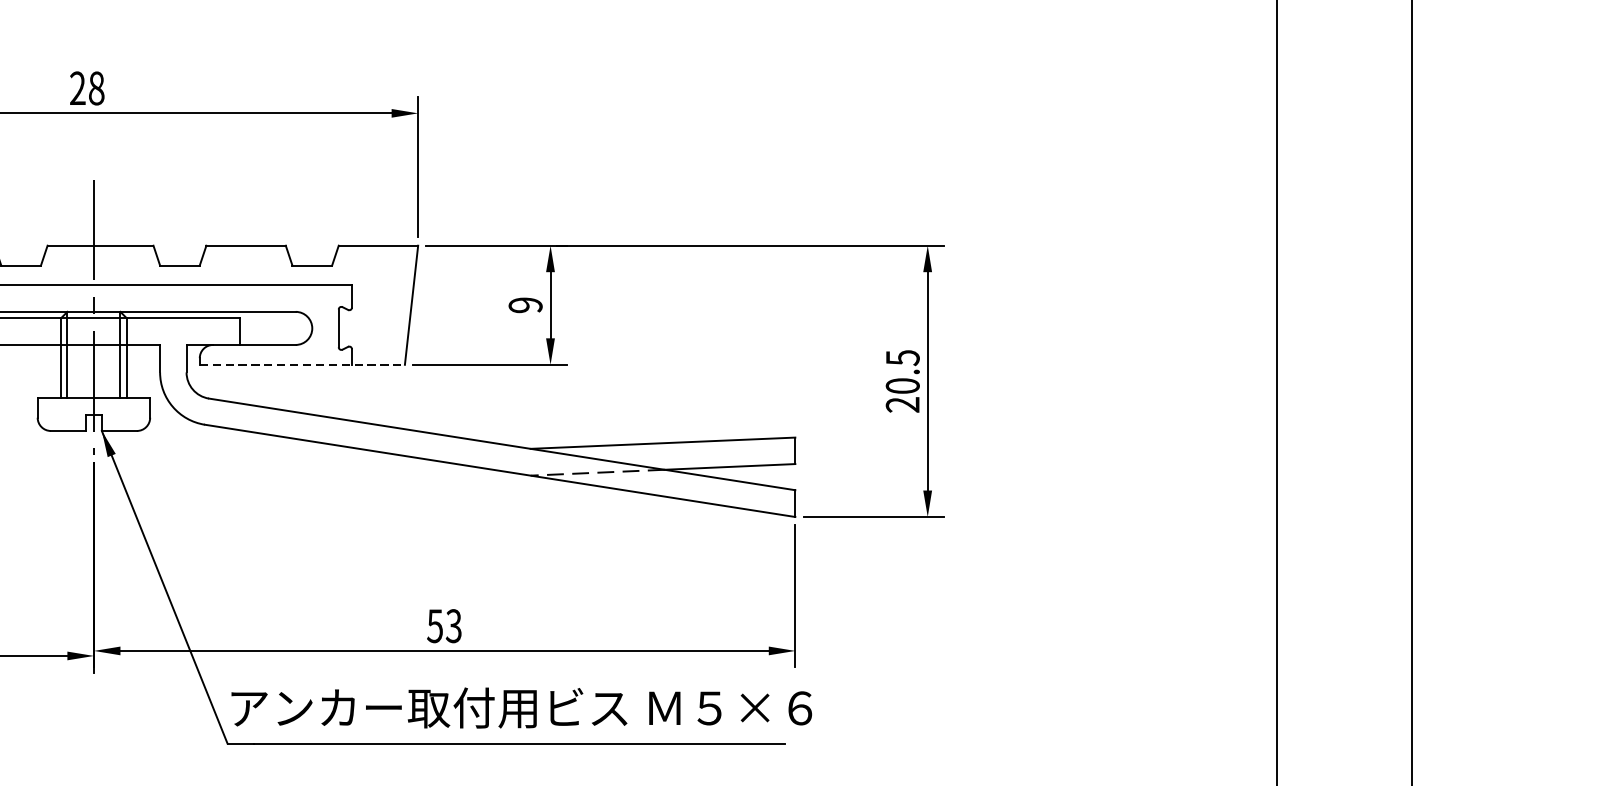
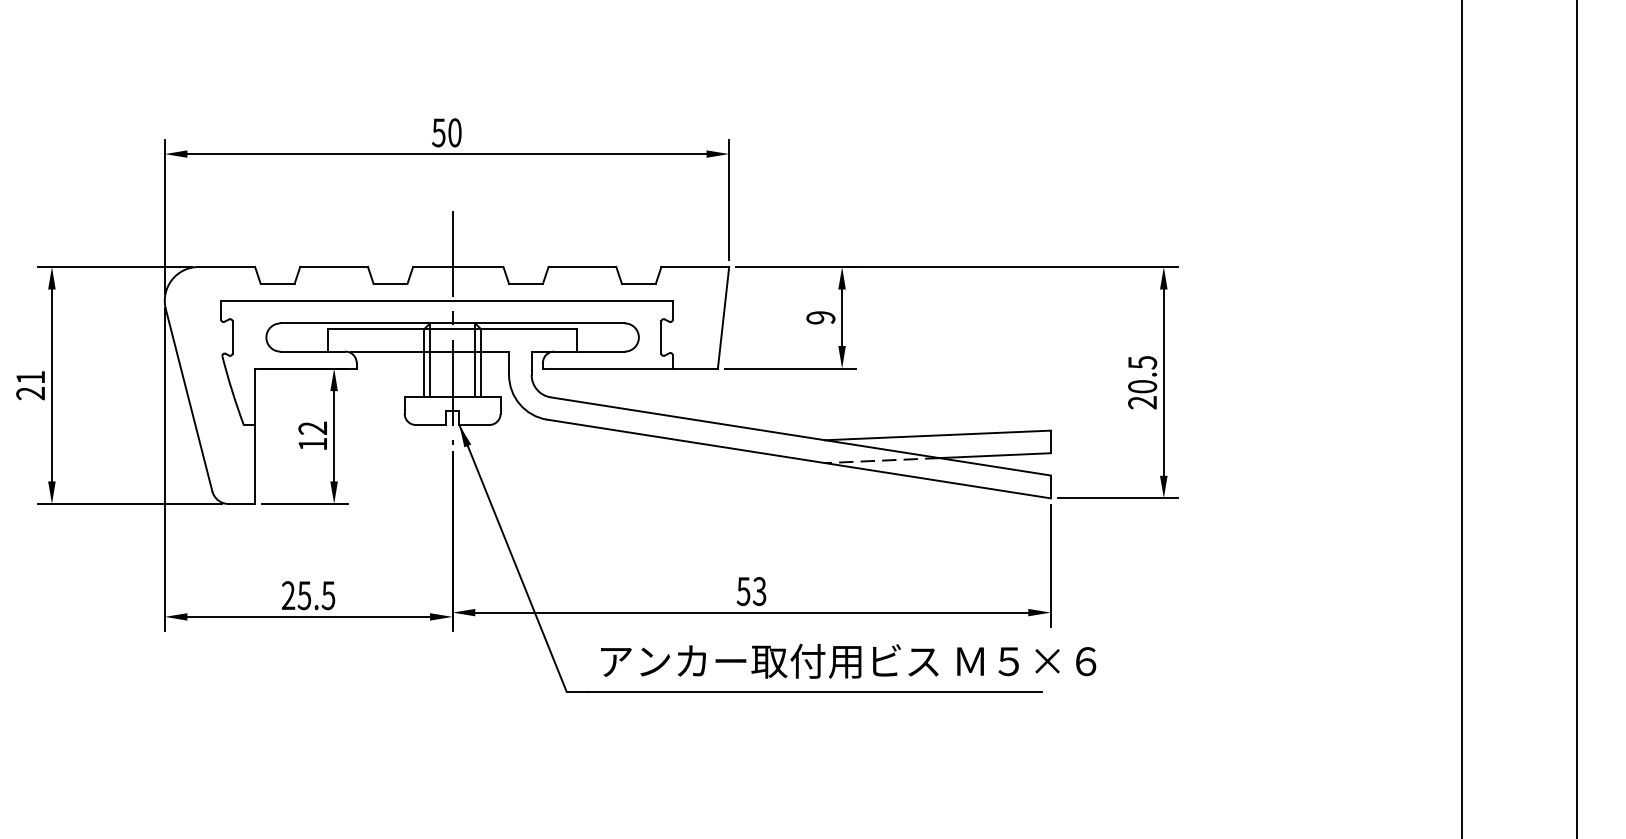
text: (86, 88) -> (446, 132), 28 -> 50
line: (302, 364) -> (630, 368), dashed -> solid
text: (521, 707) -> (848, 660), moved

